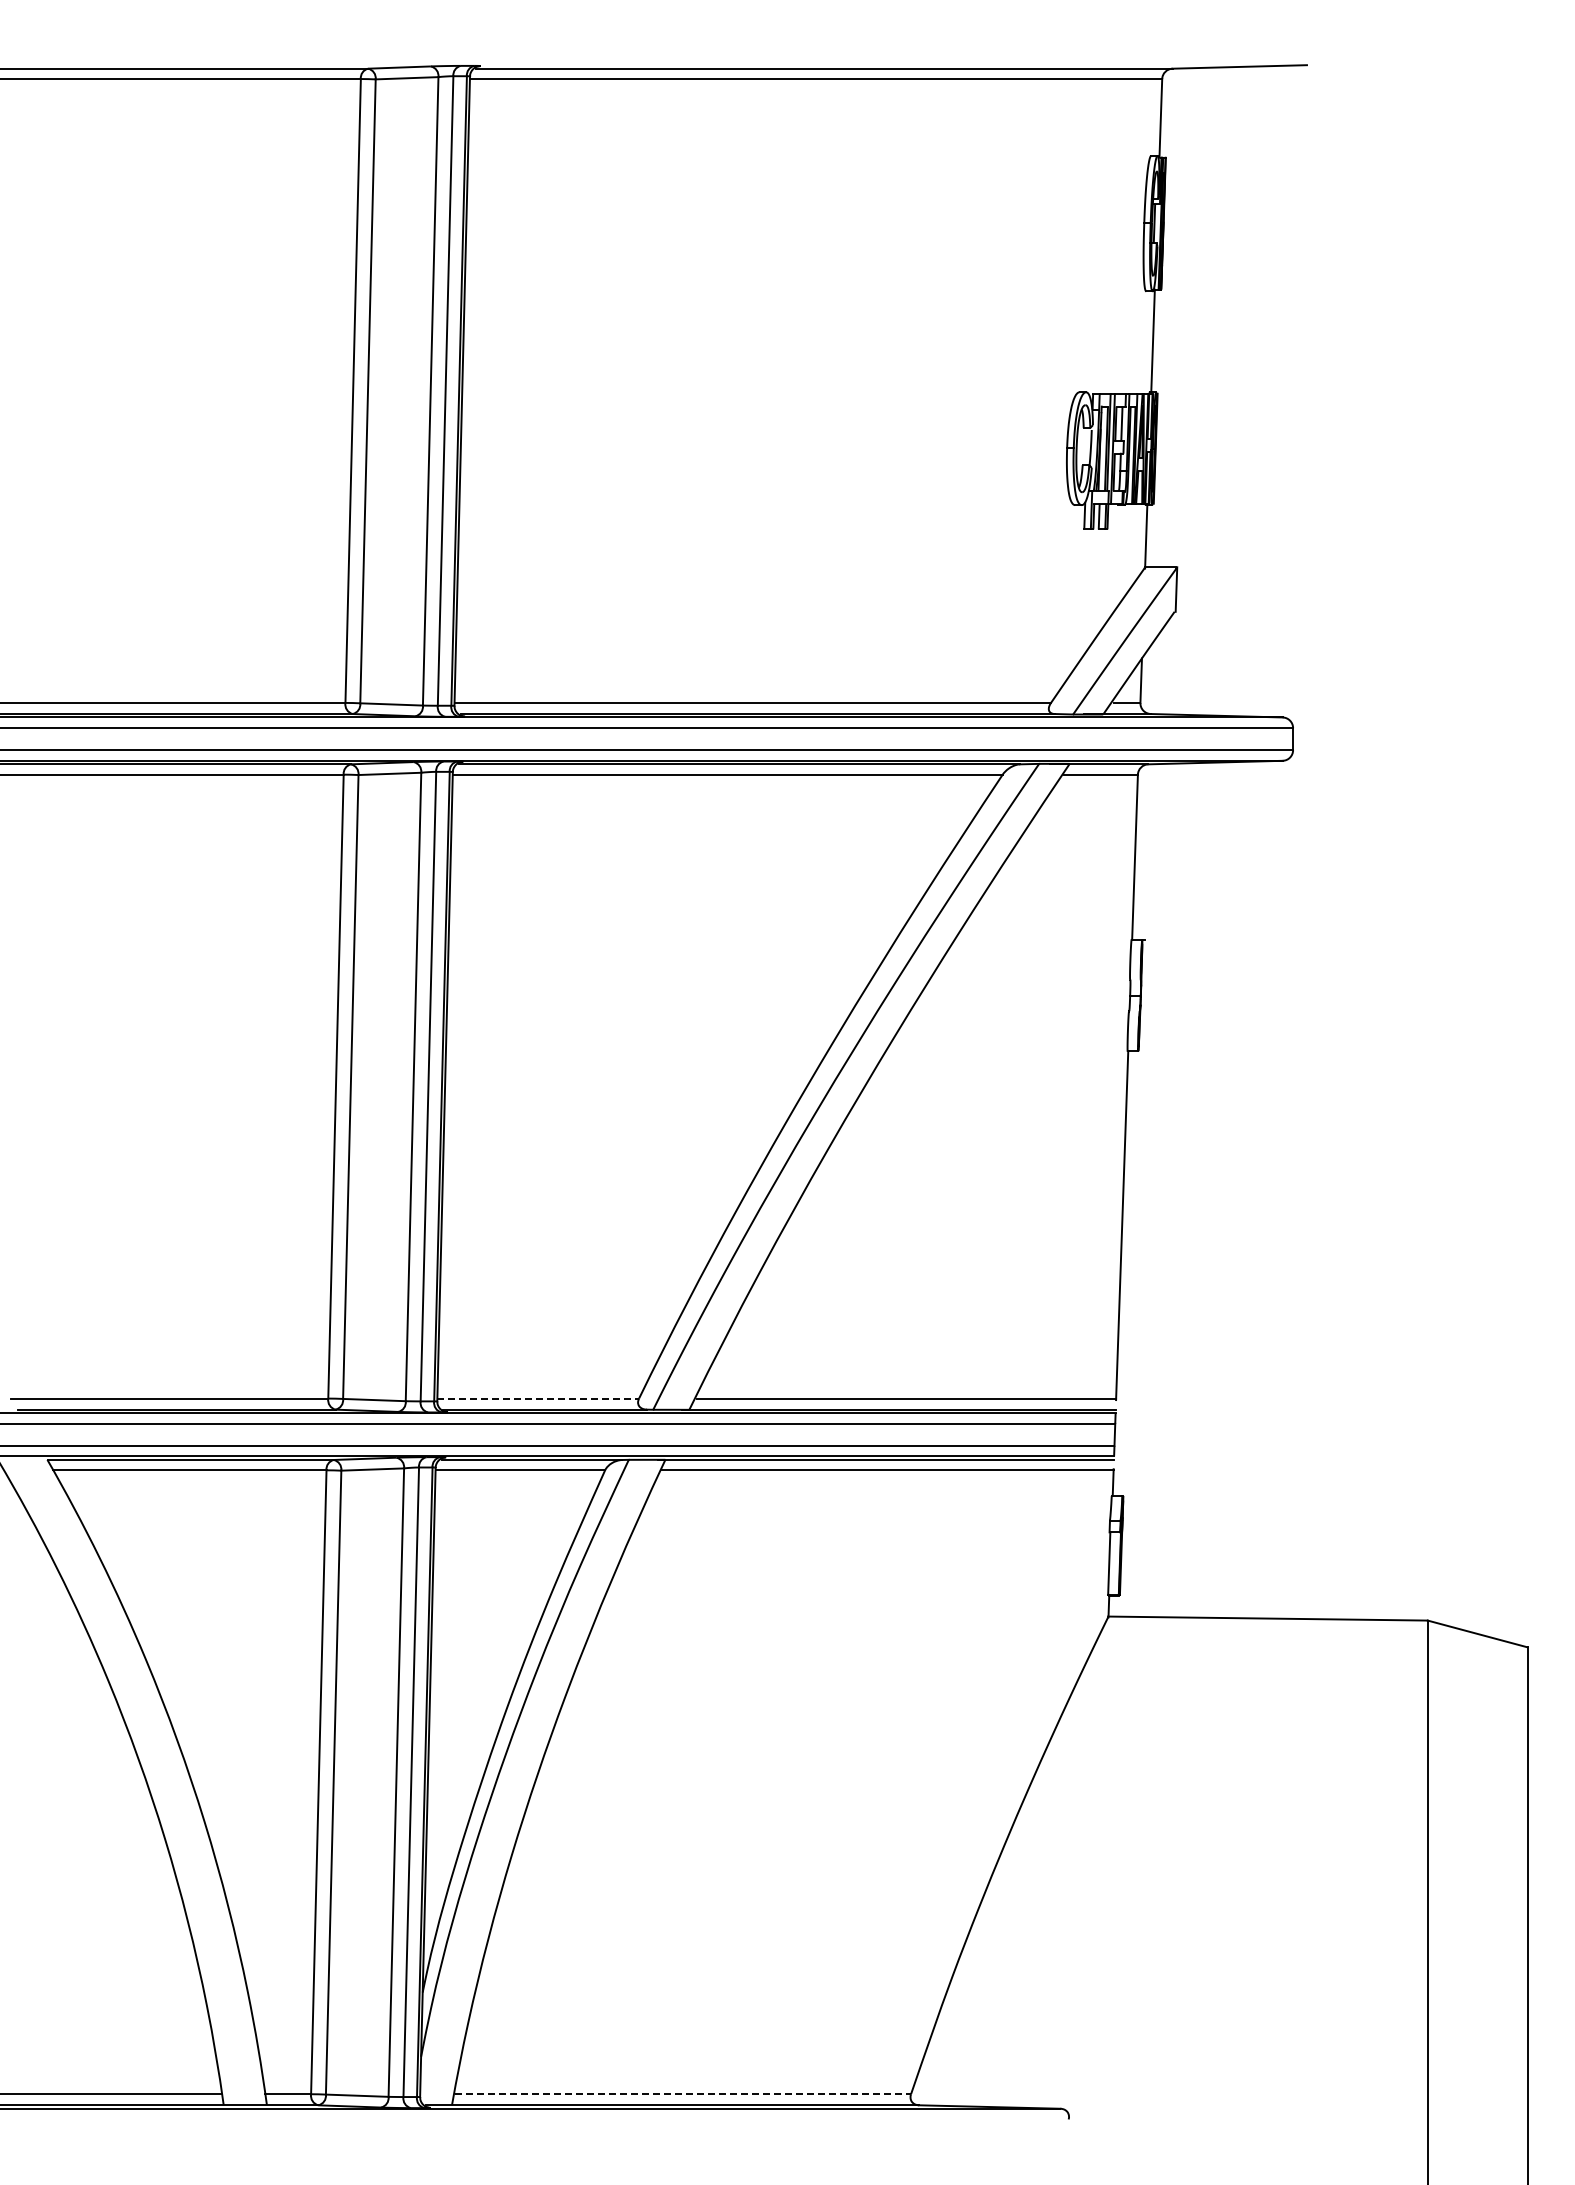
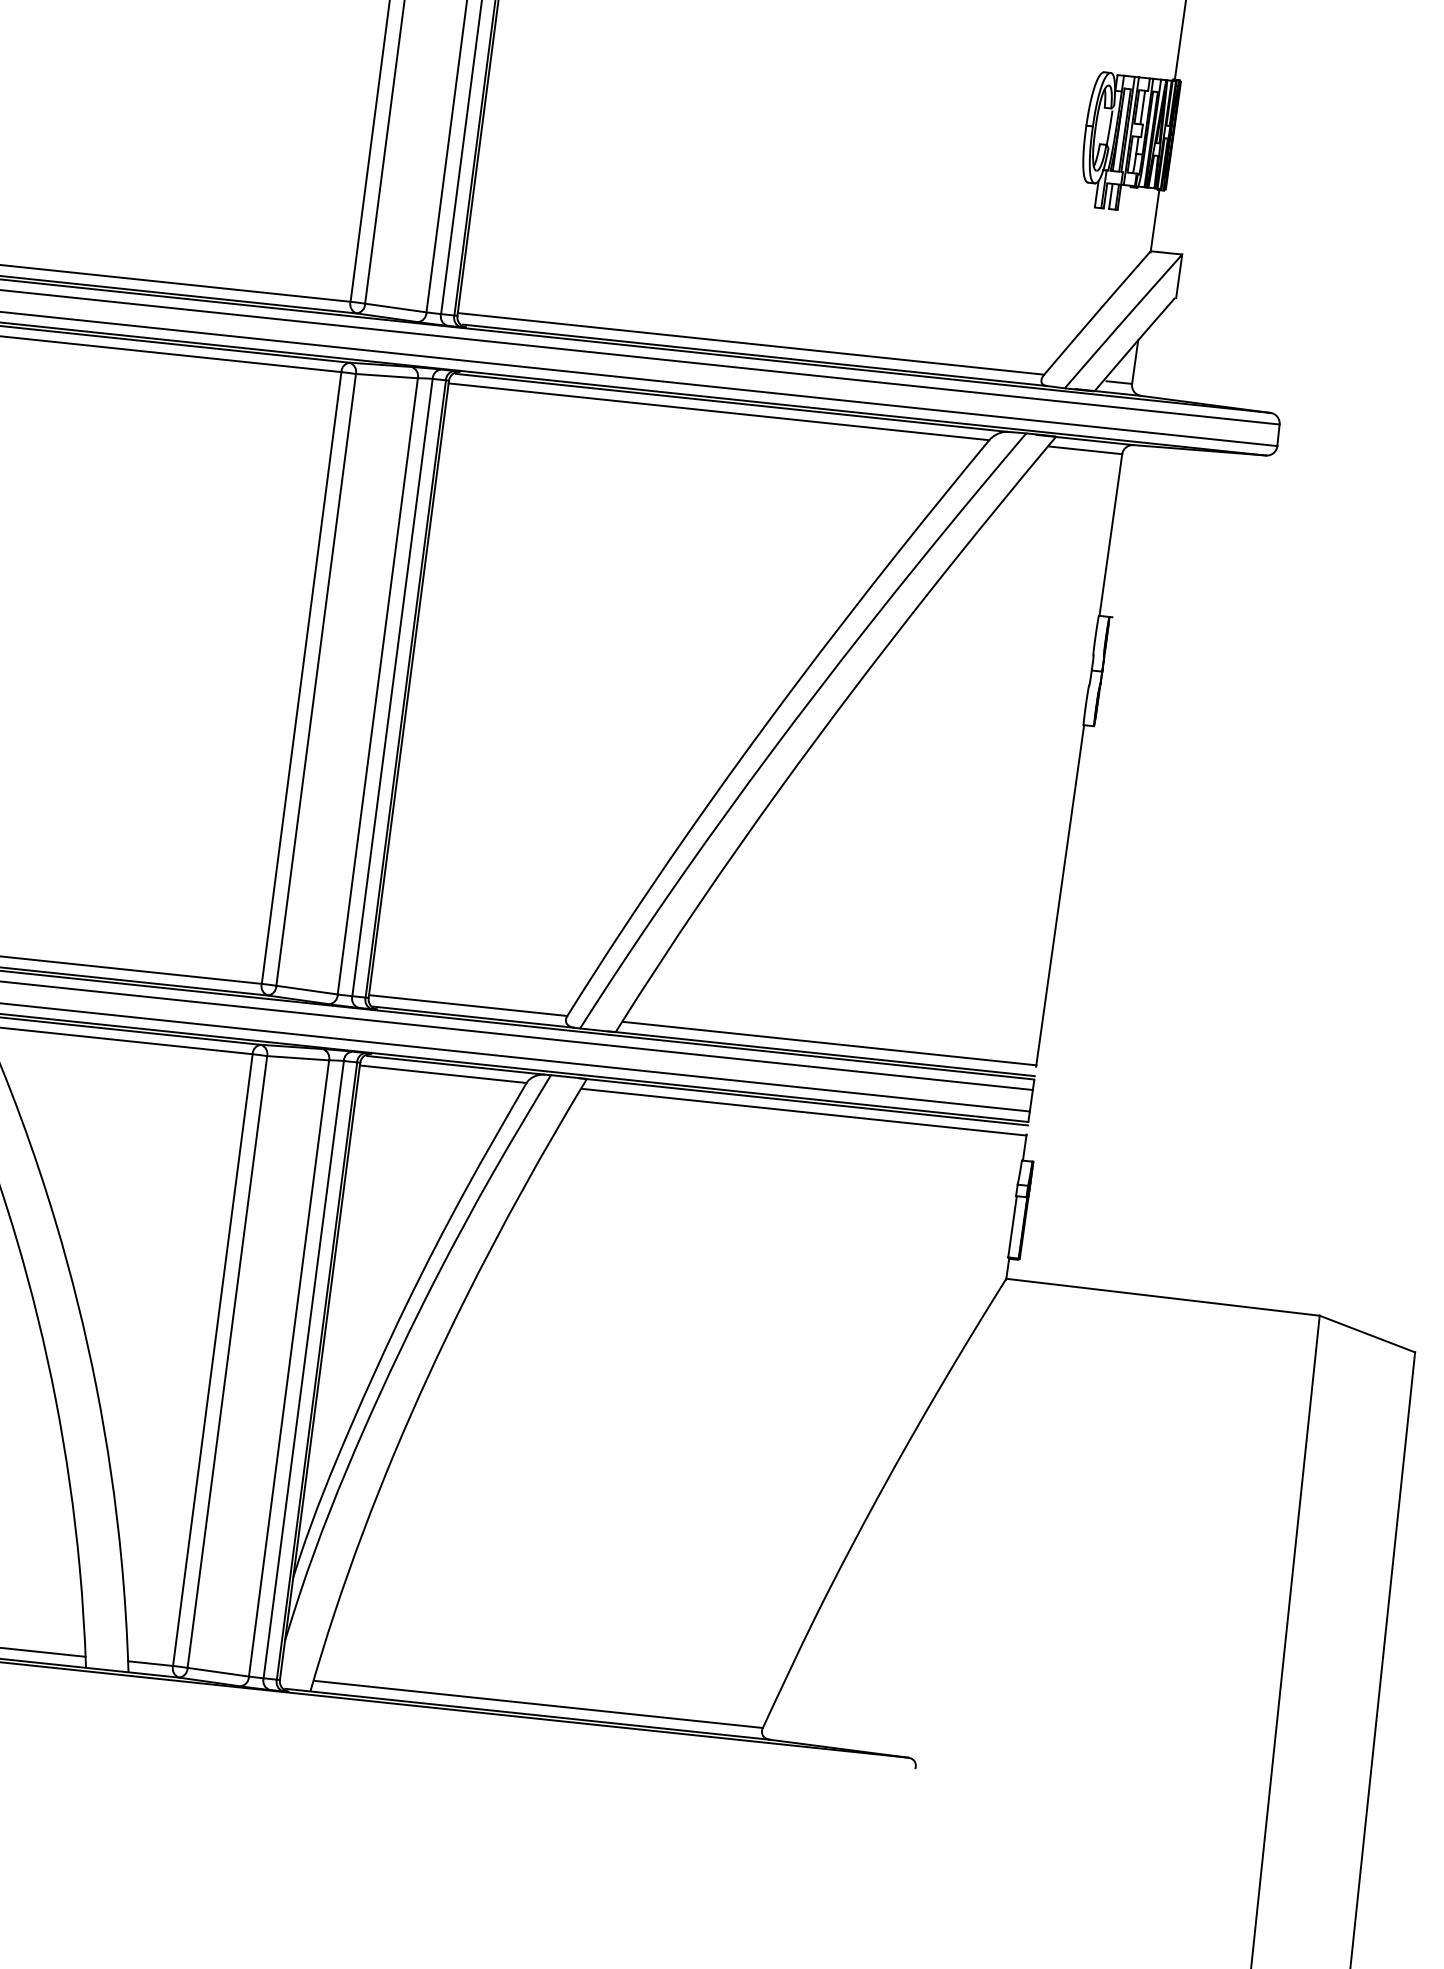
line: (538, 1398) -> (468, 1005), dashed -> solid
line: (683, 2094) -> (539, 1704), dashed -> solid

